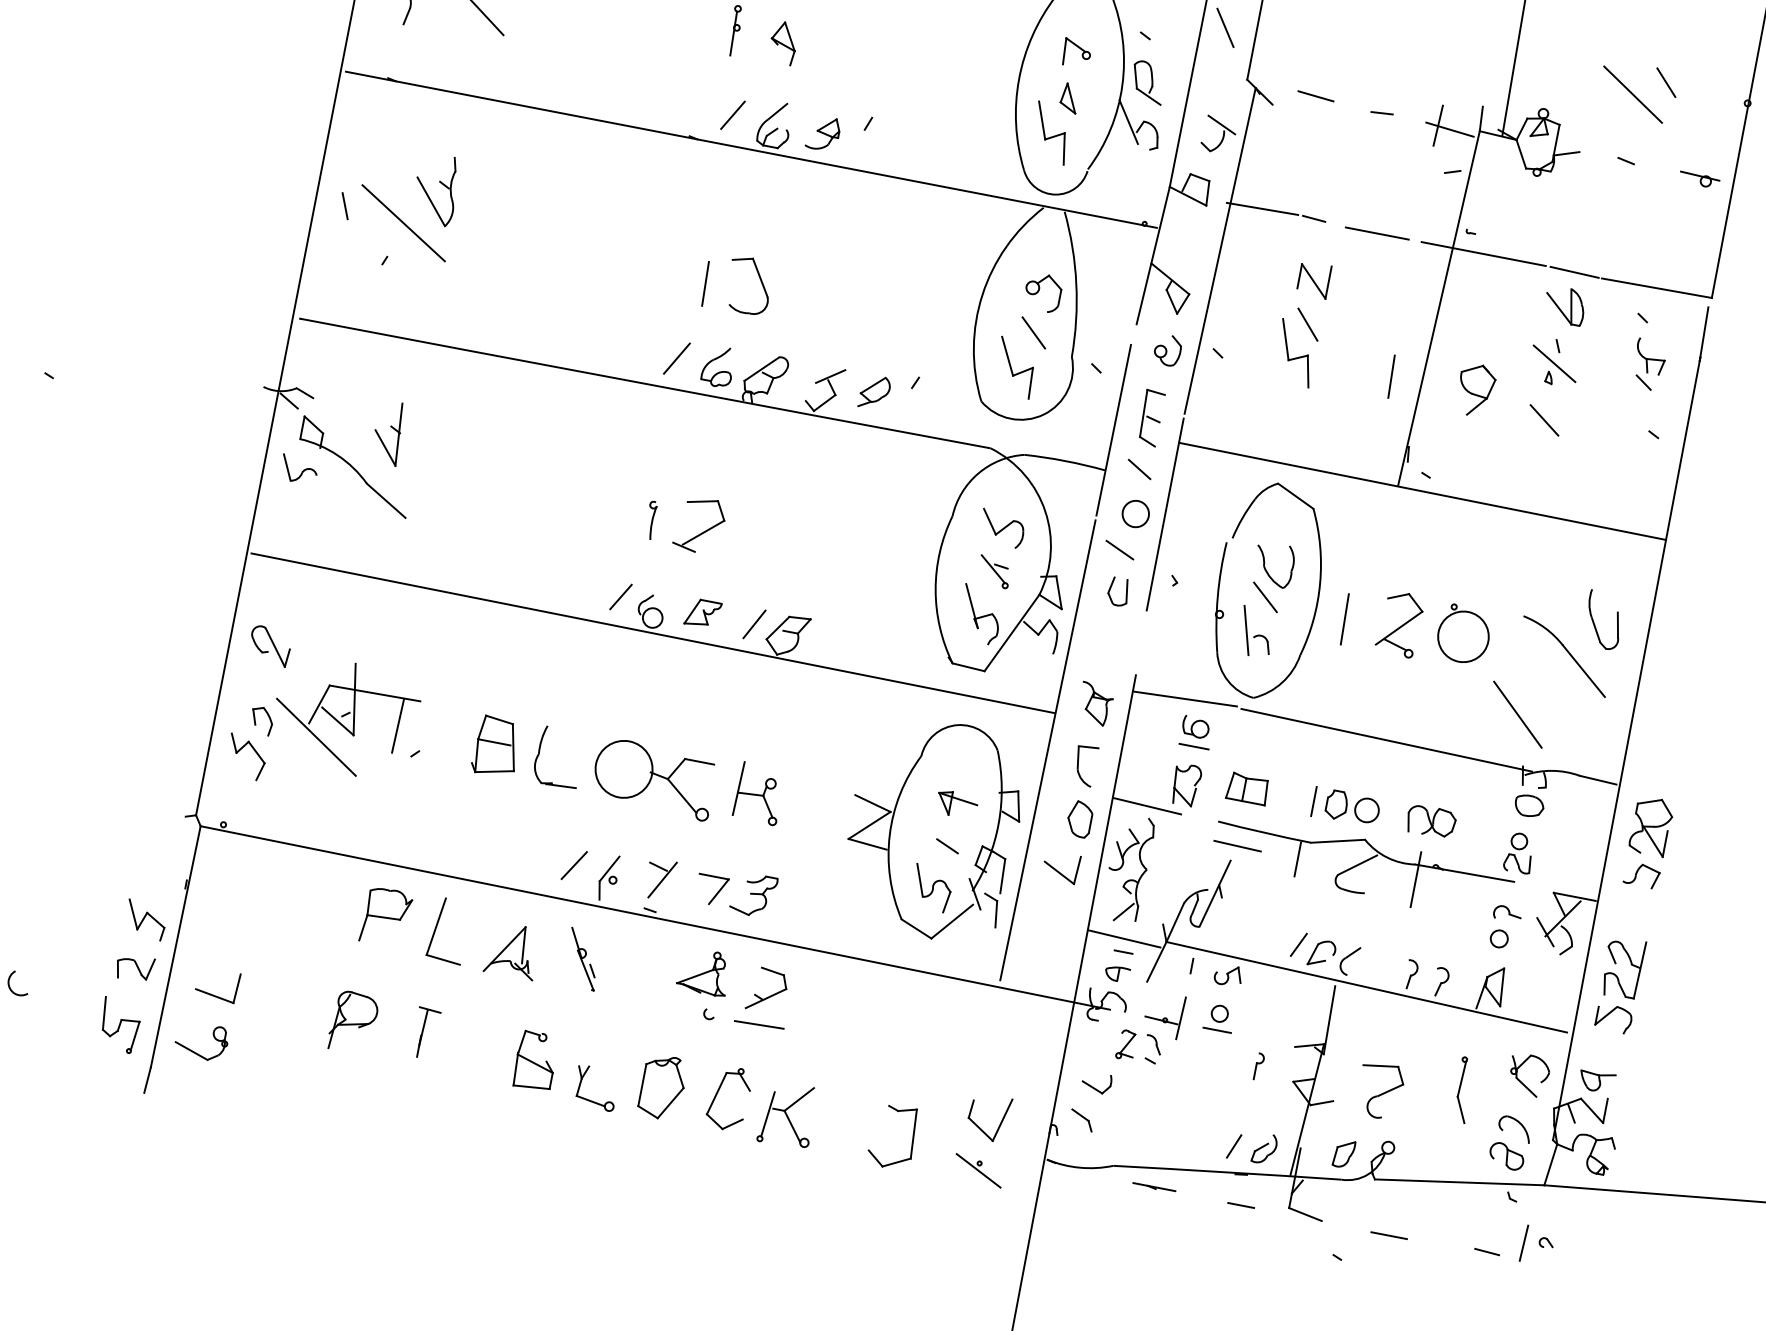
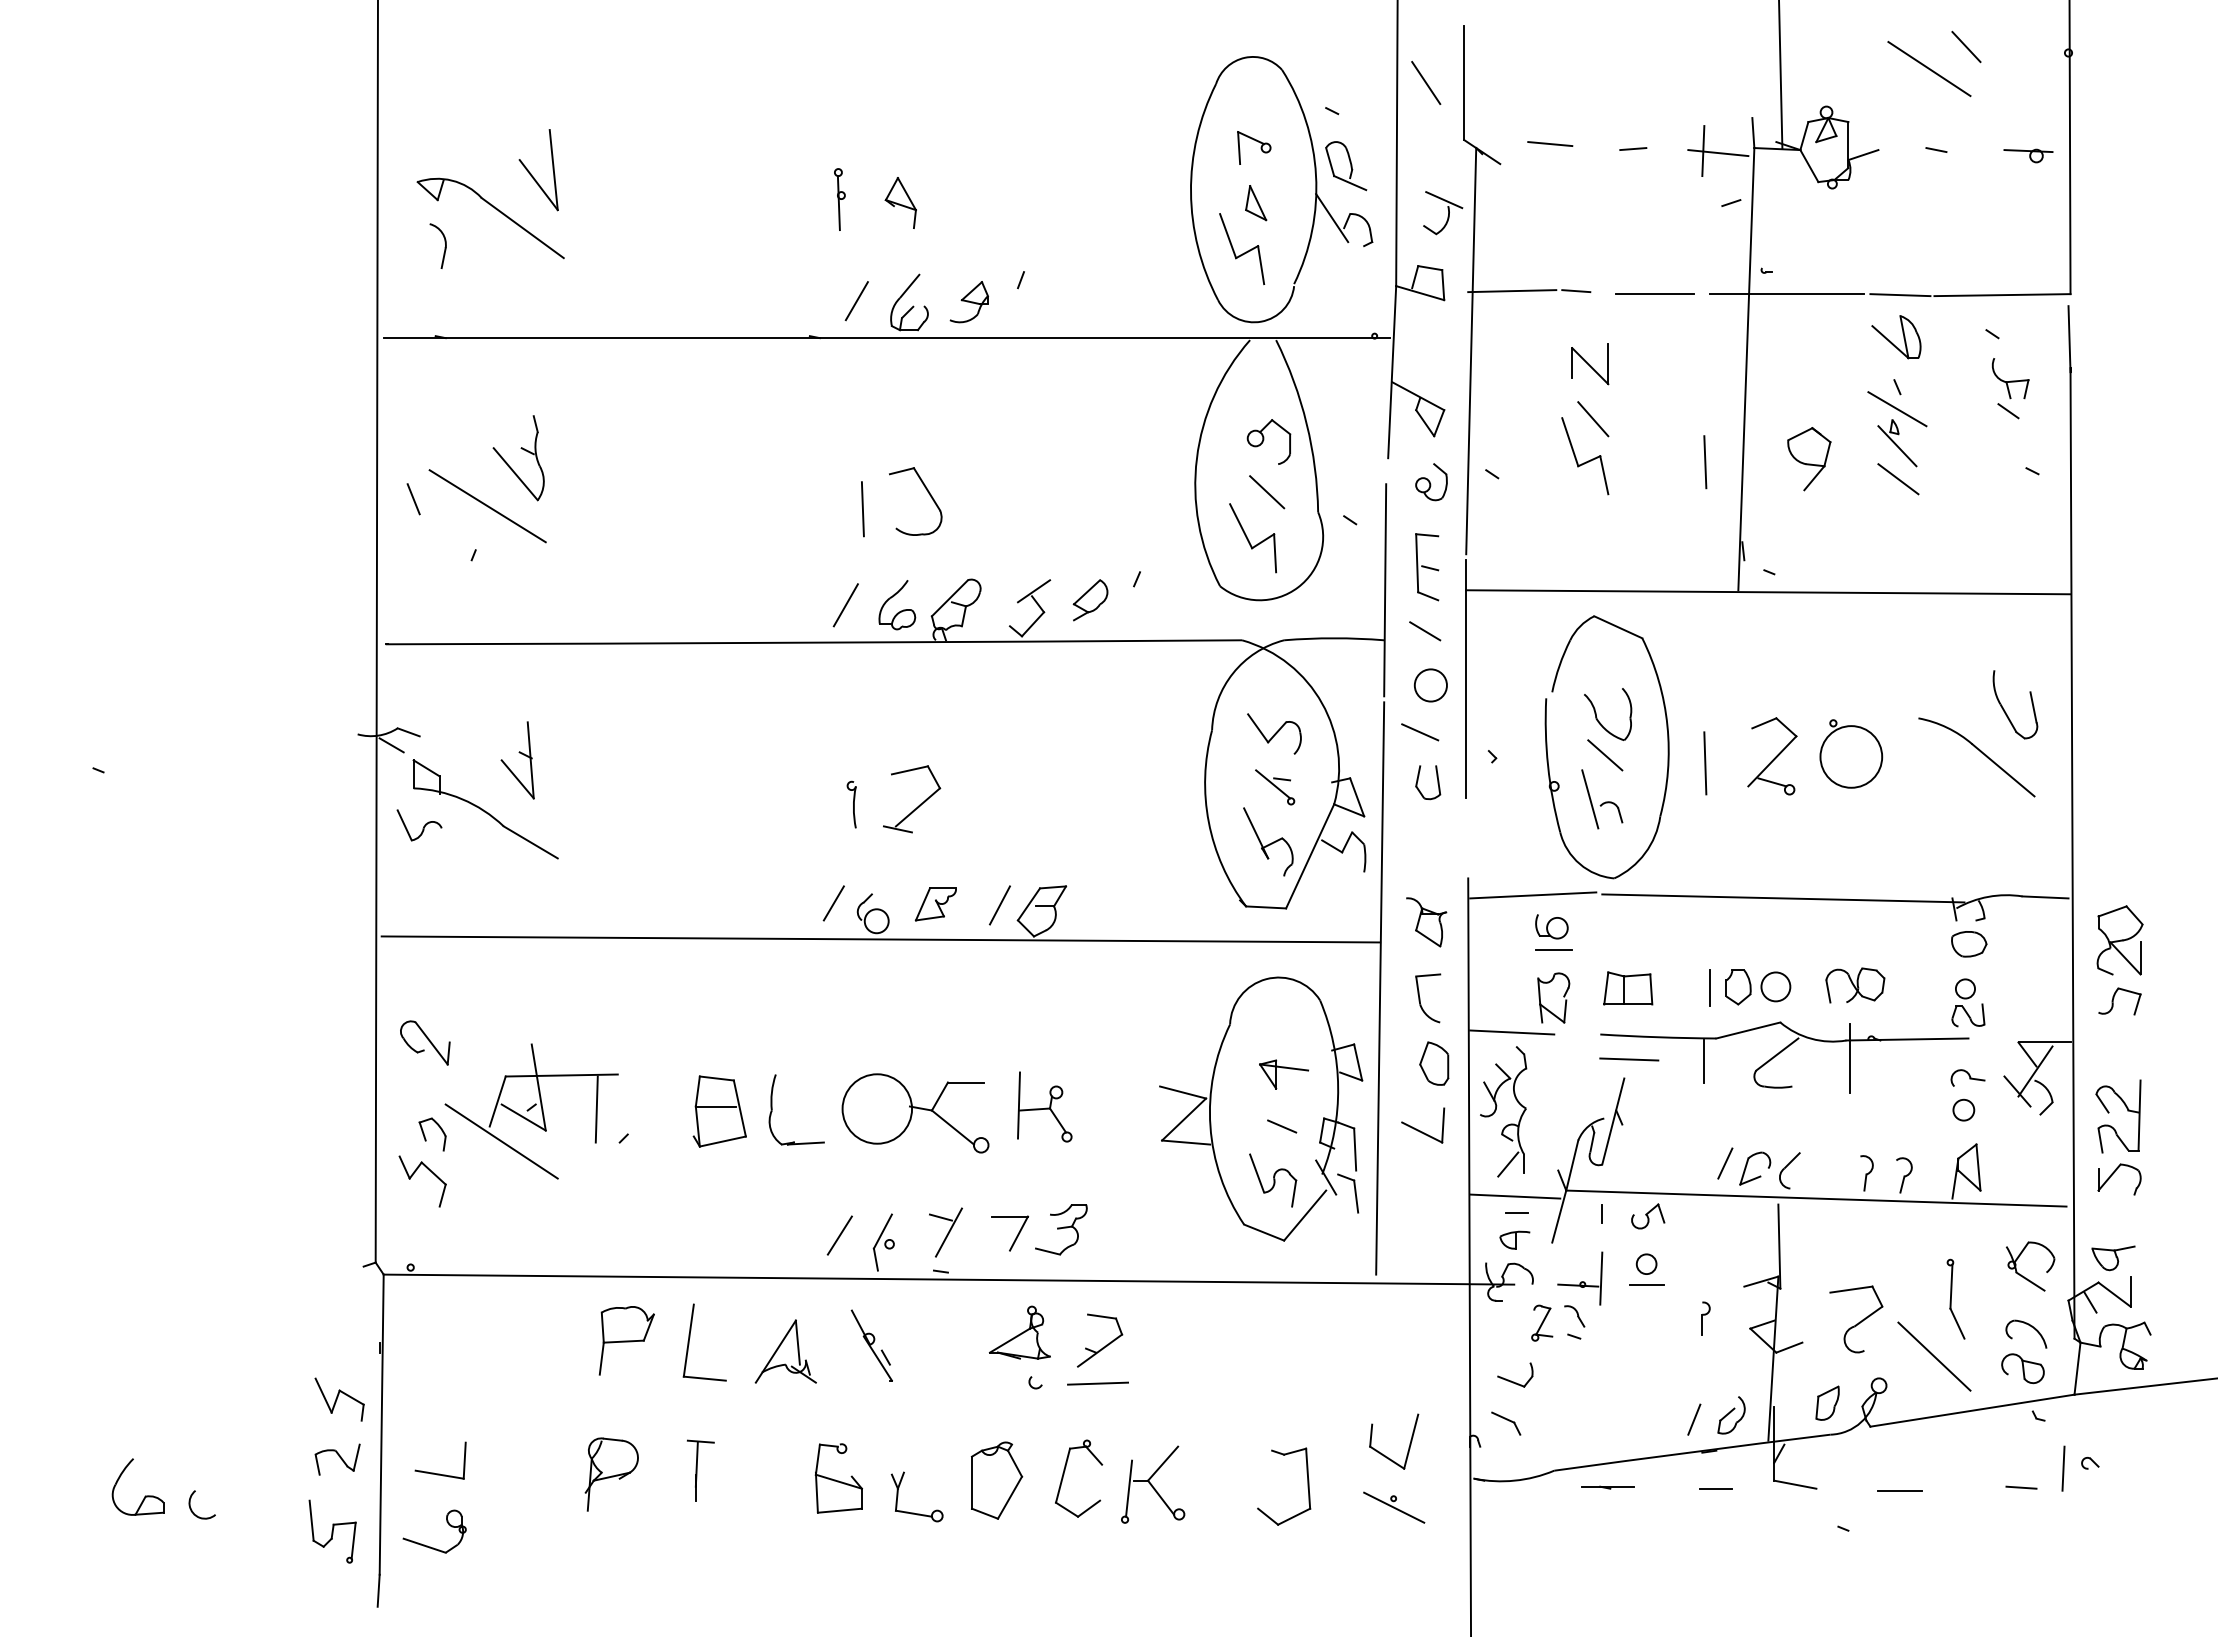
line: (1548, 393) -> (1897, 446), added
line: (1517, 714) -> (1934, 1356), moved

